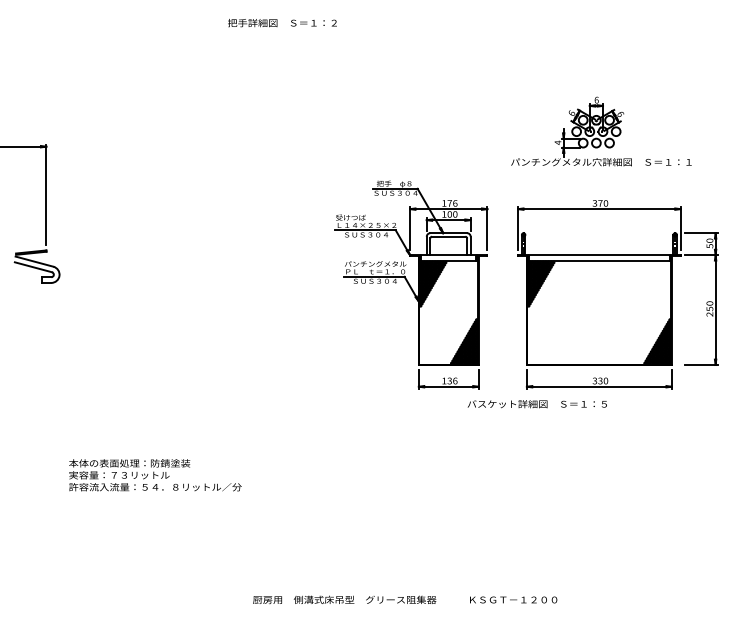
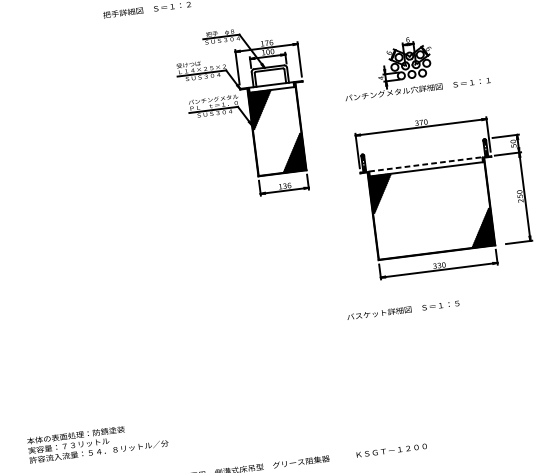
line: (599, 255) -> (425, 164), solid -> dashed
part: (411, 284) -> (244, 112), moved
text: (536, 404) -> (402, 310), moved
text: (155, 475) -> (97, 442), moved

